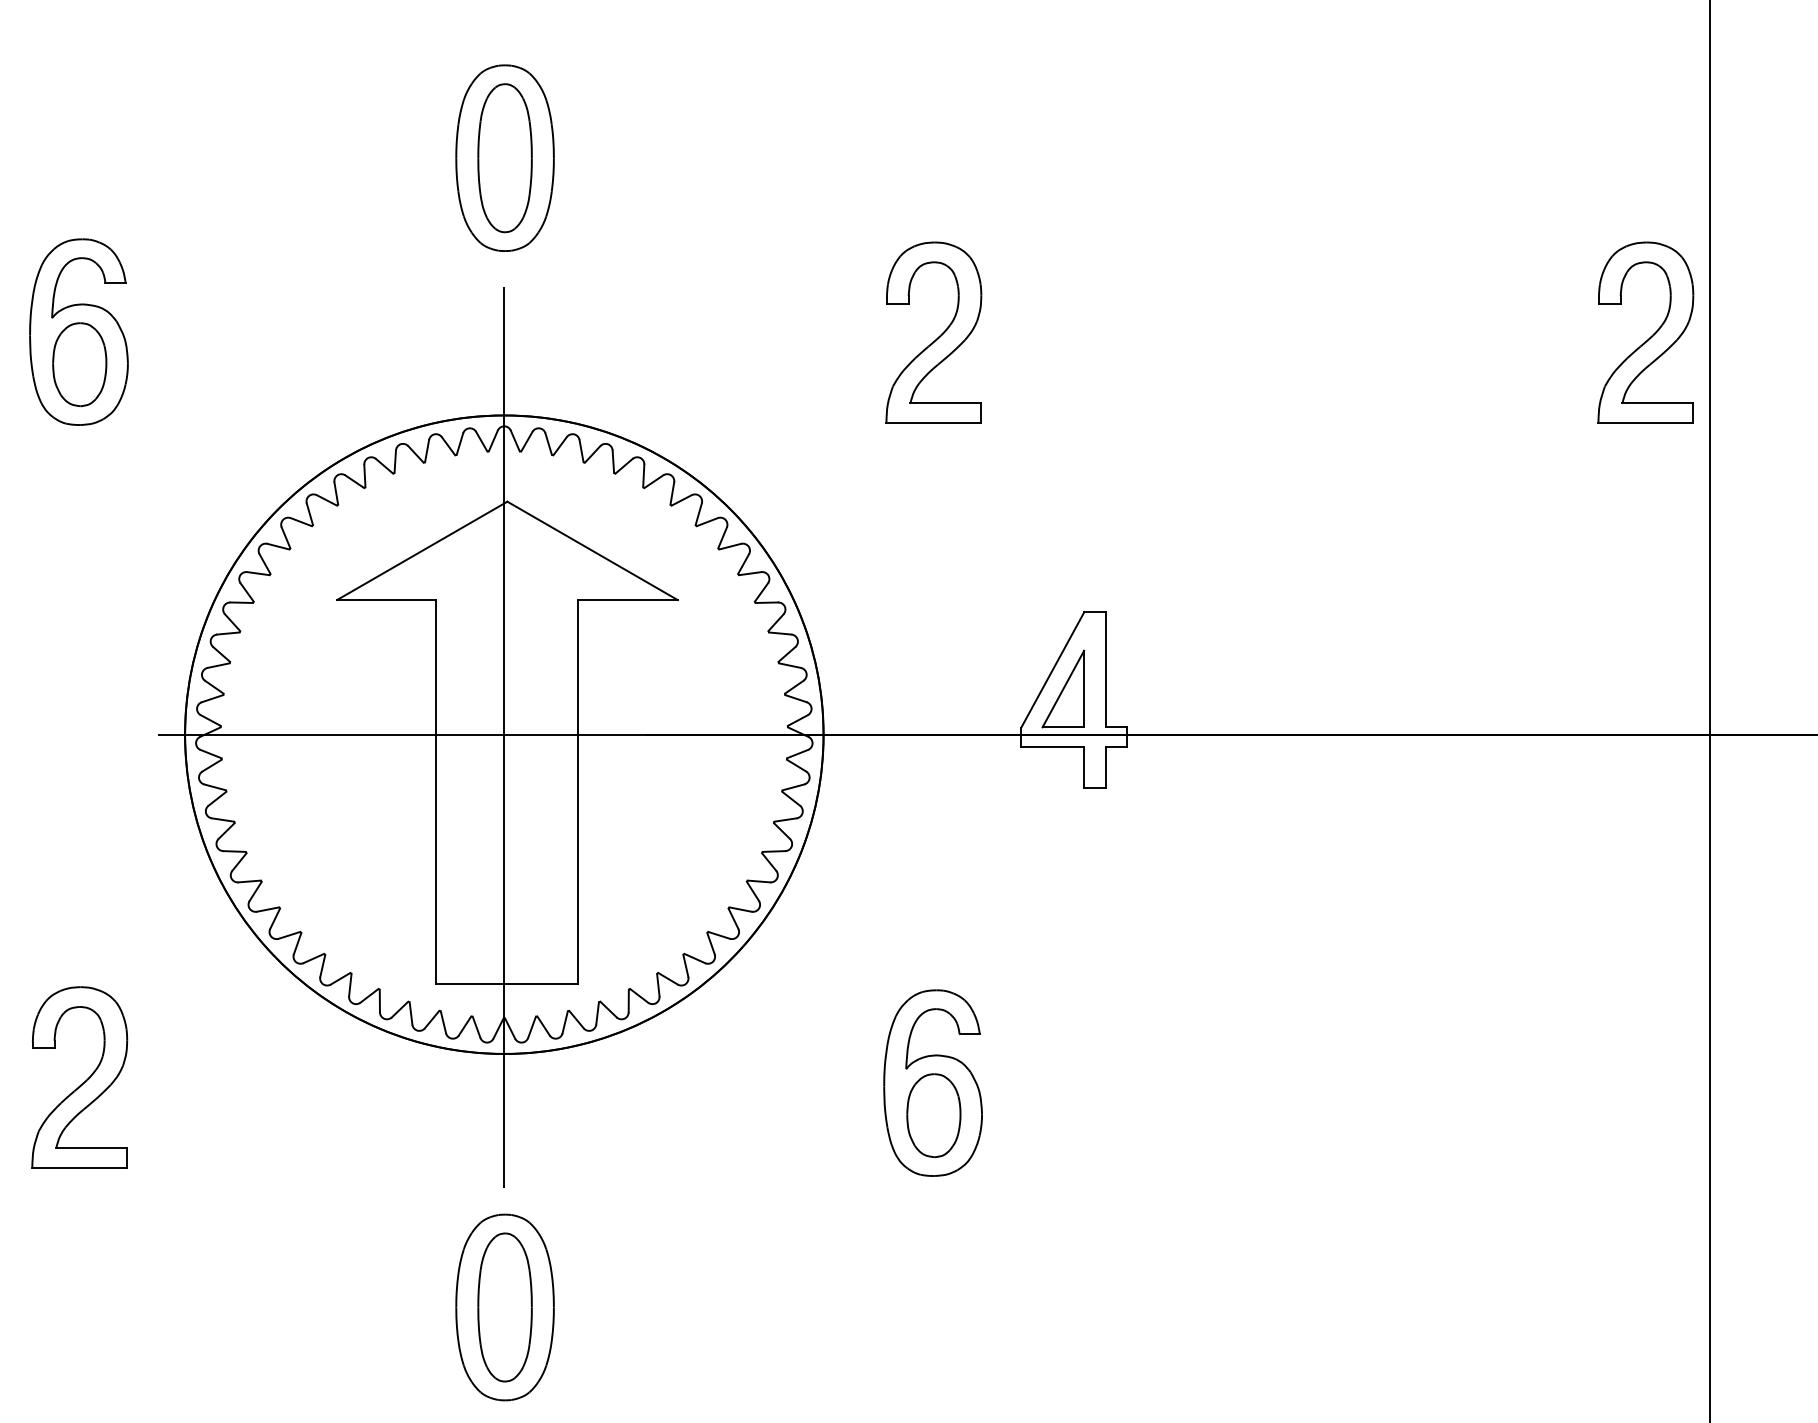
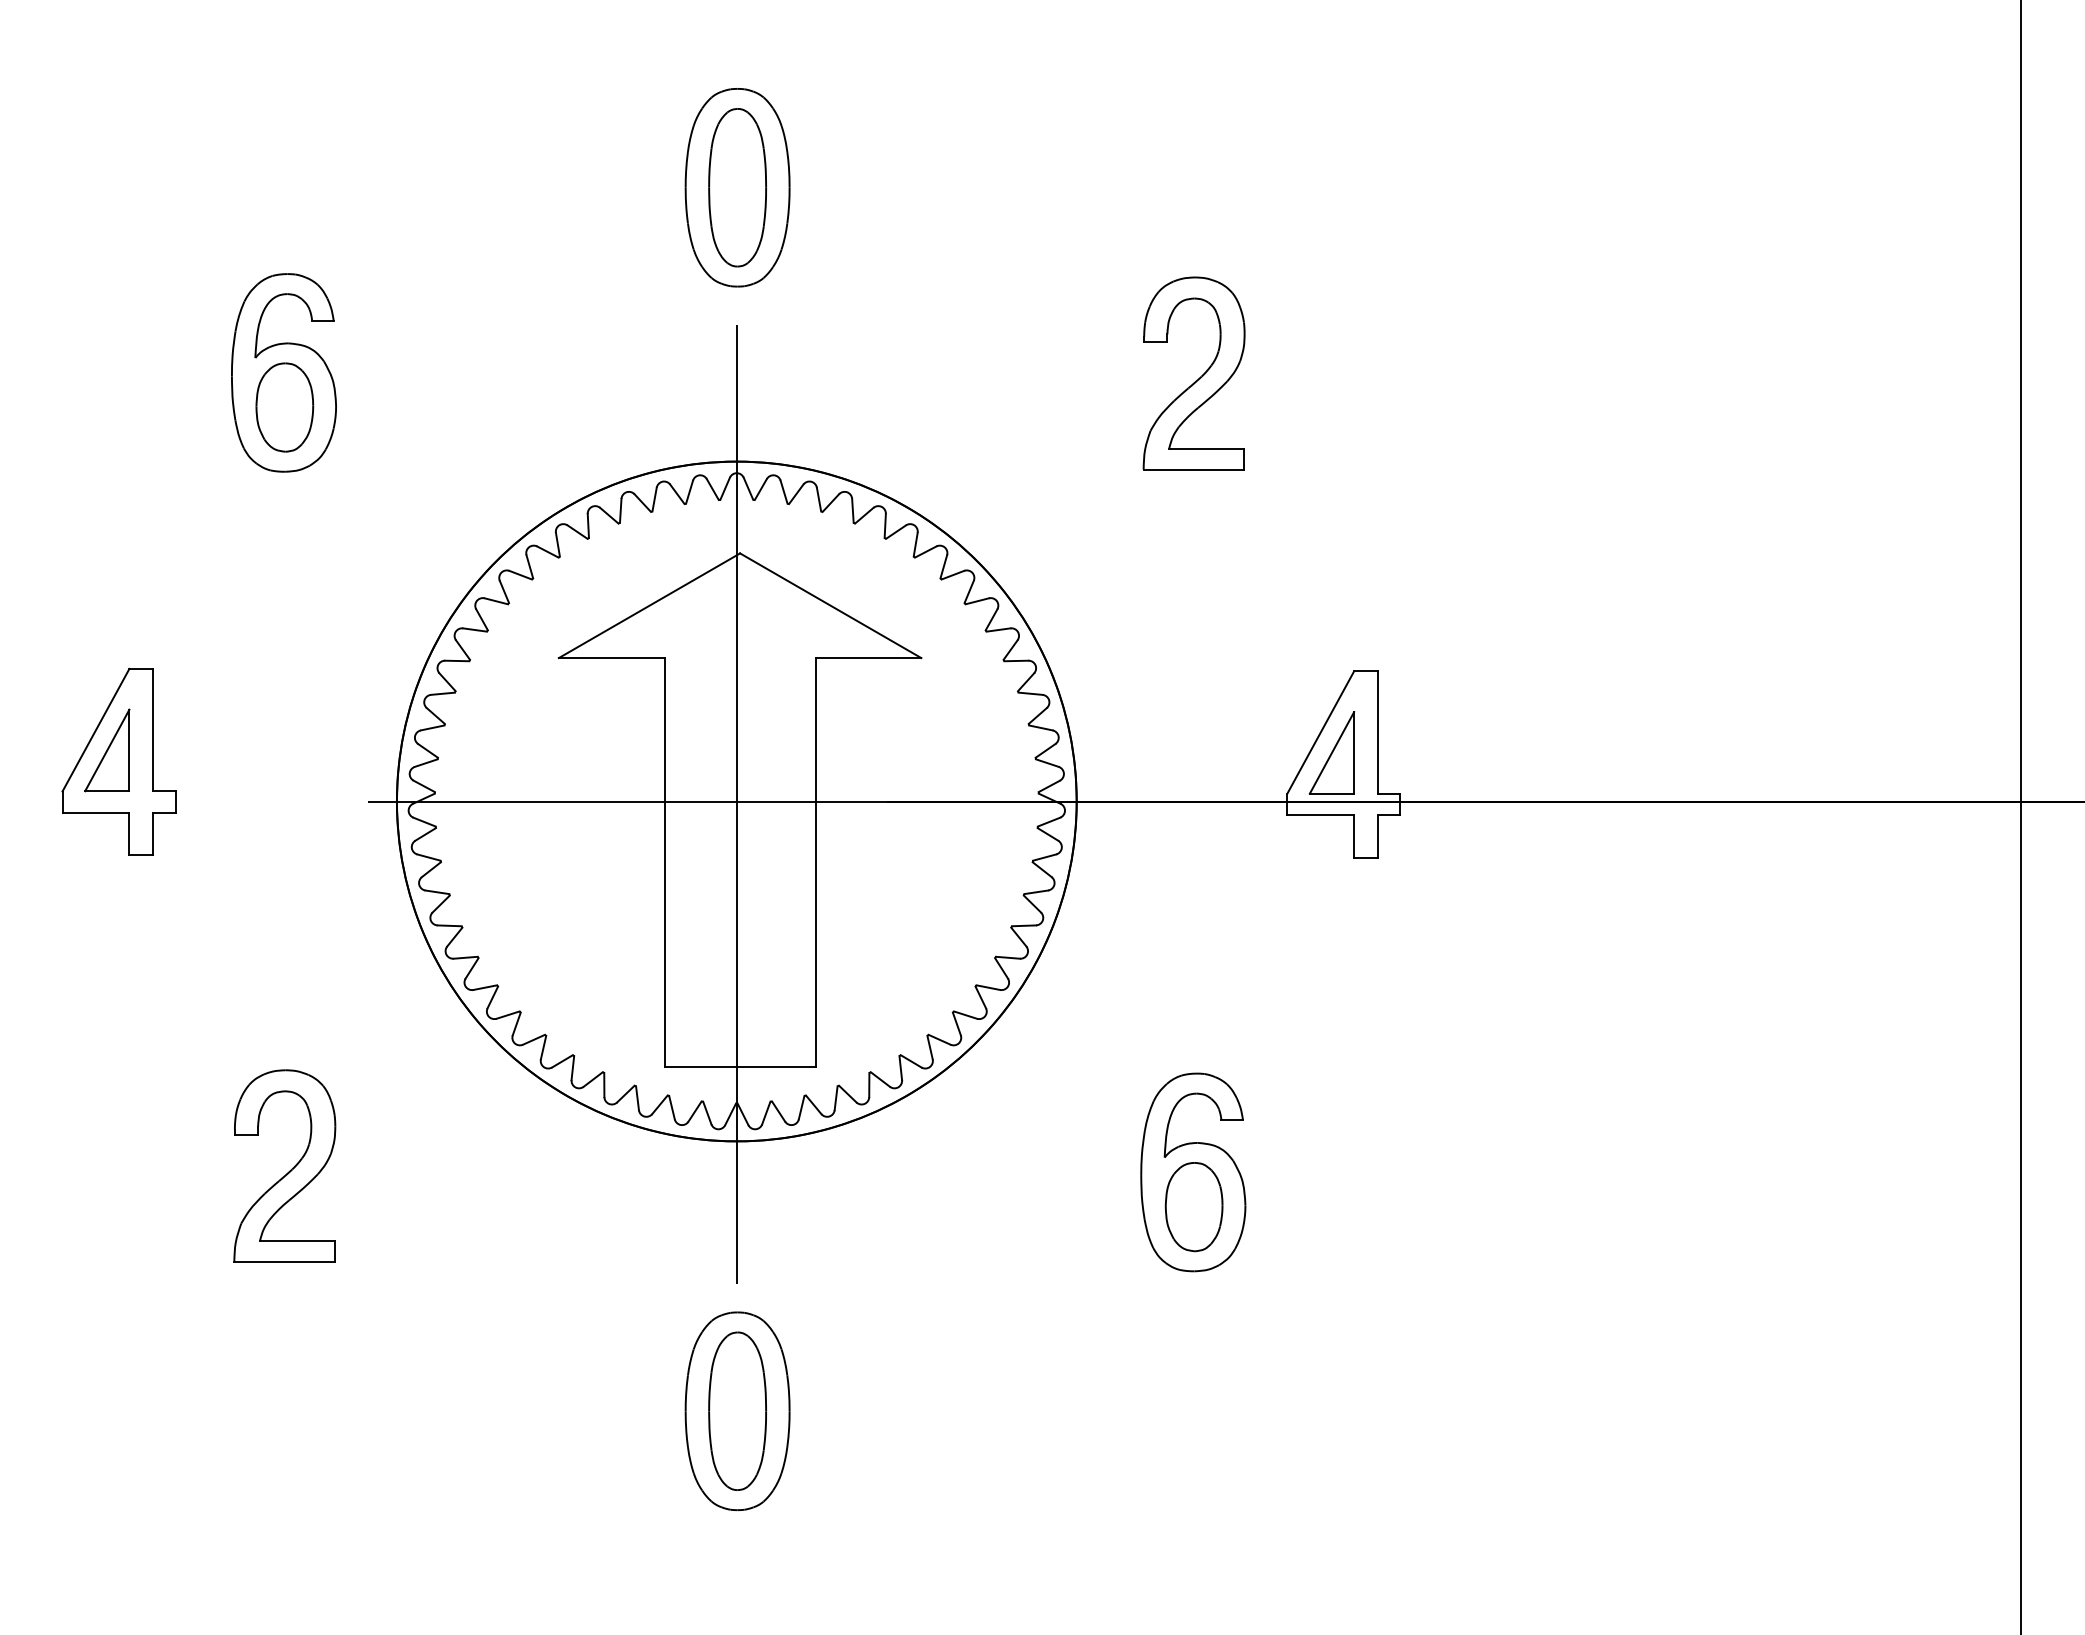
part: (1649, 337) -> (1956, 378), removed

